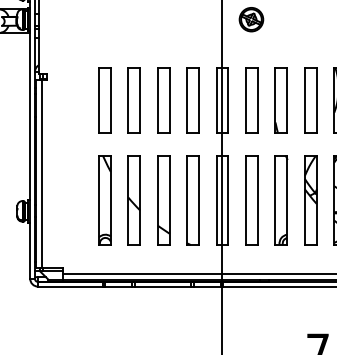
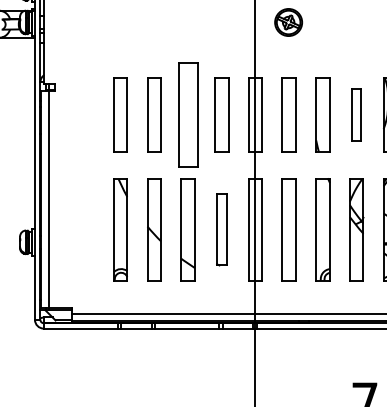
part: (163, 99) -> (187, 114), size x1.4
part: (310, 99) -> (356, 114), size x0.7
part: (192, 200) -> (221, 229), size x0.7

